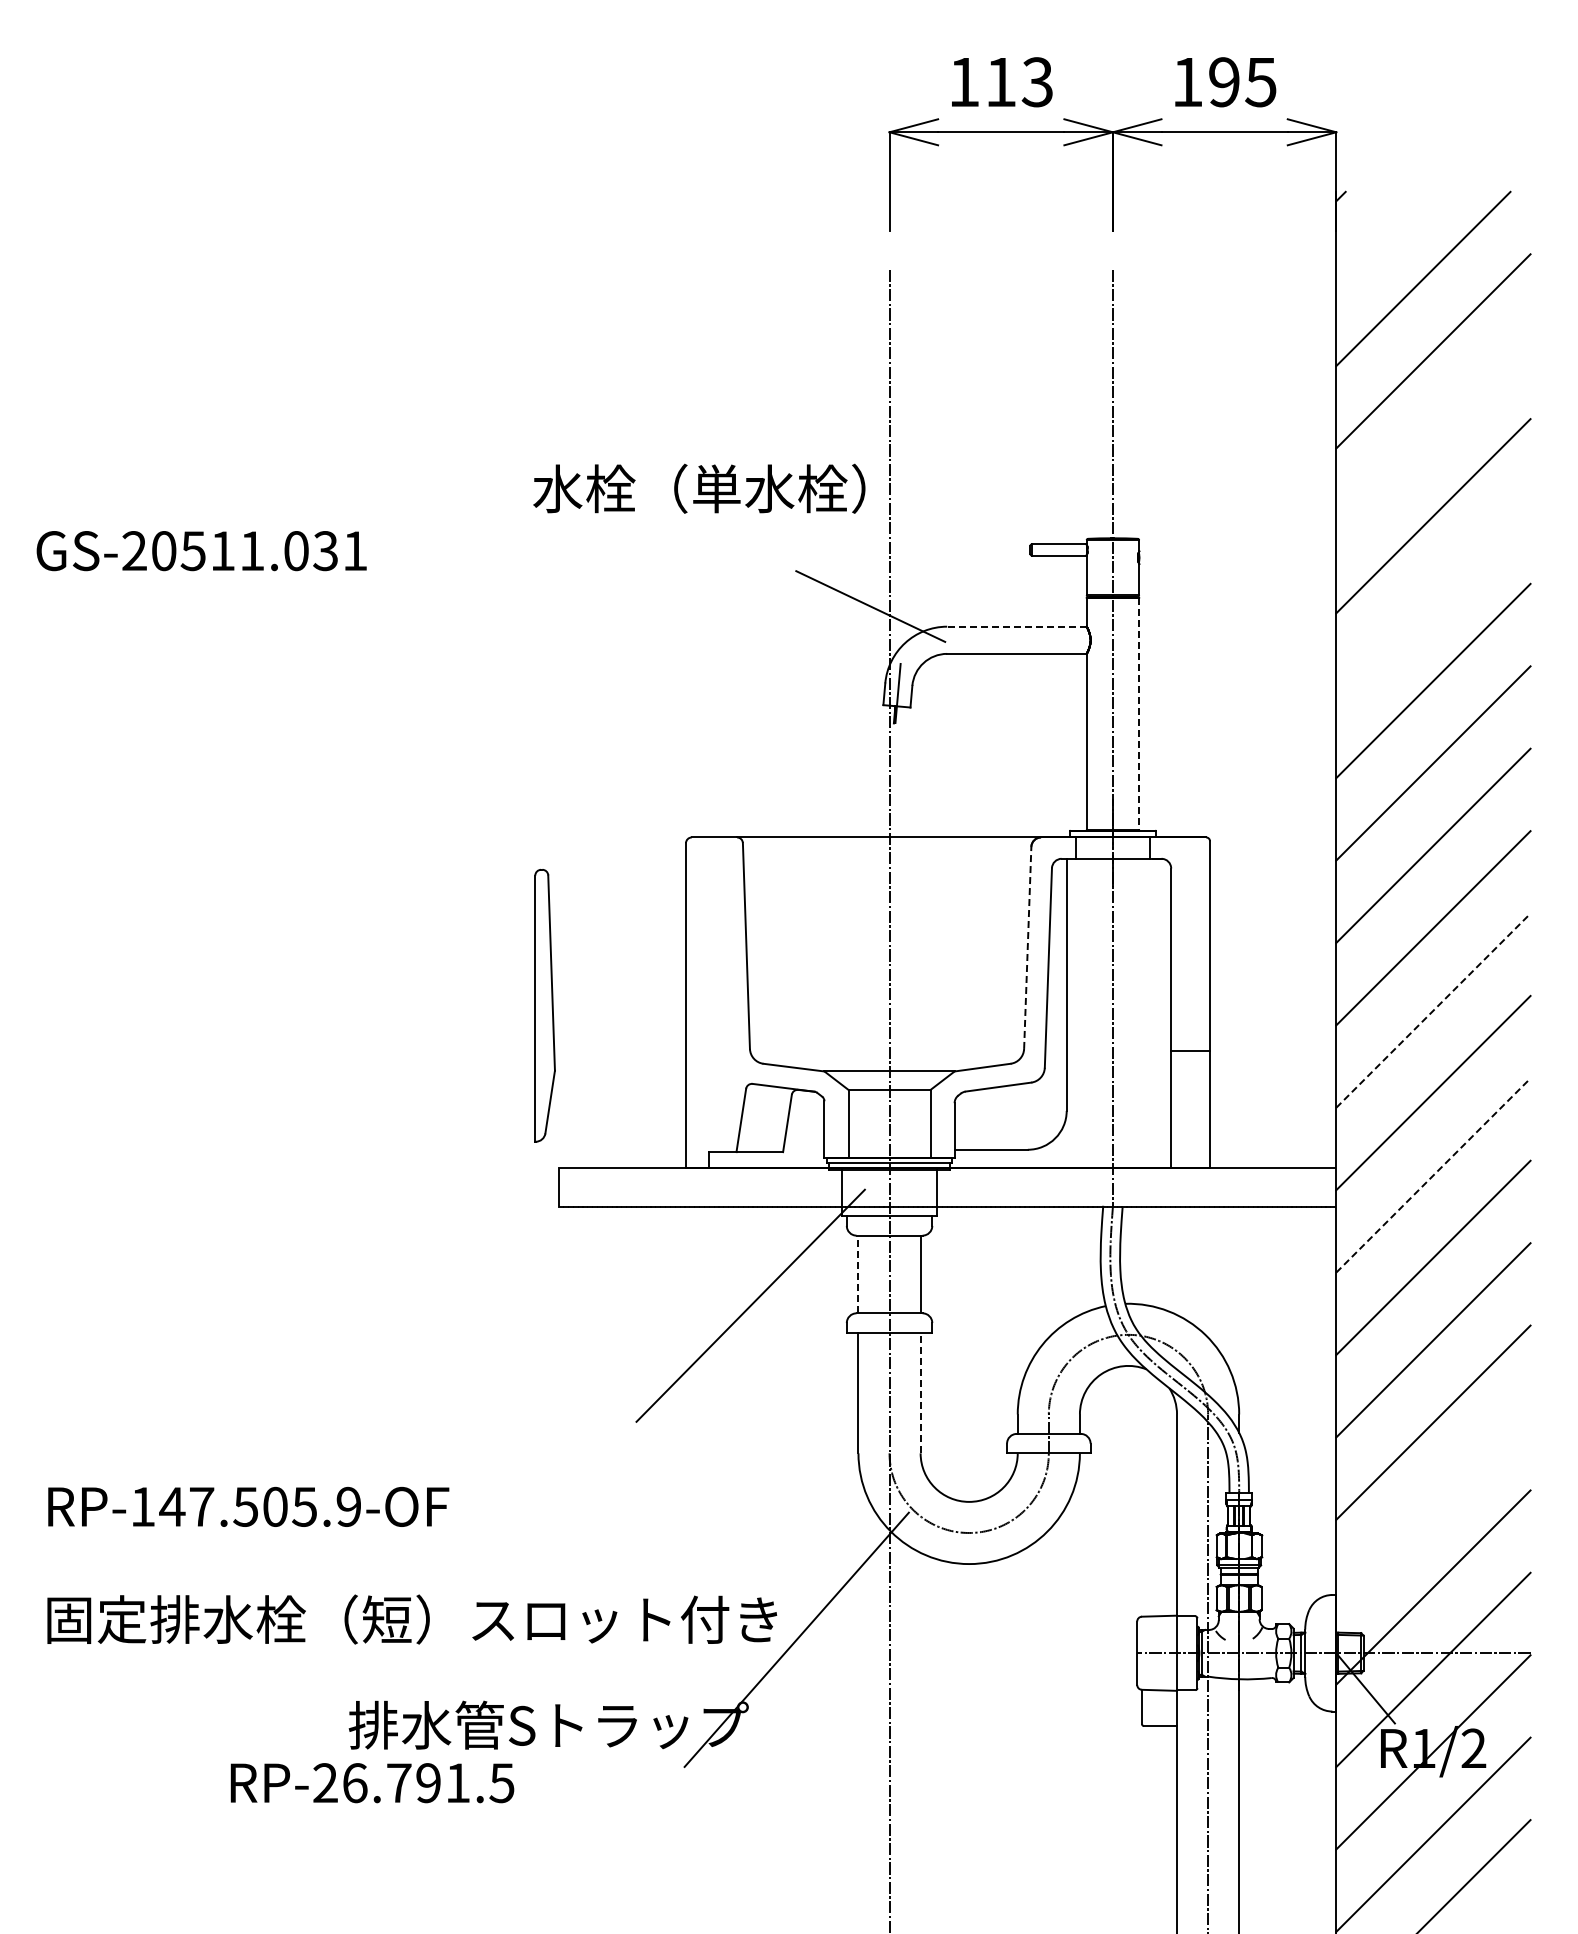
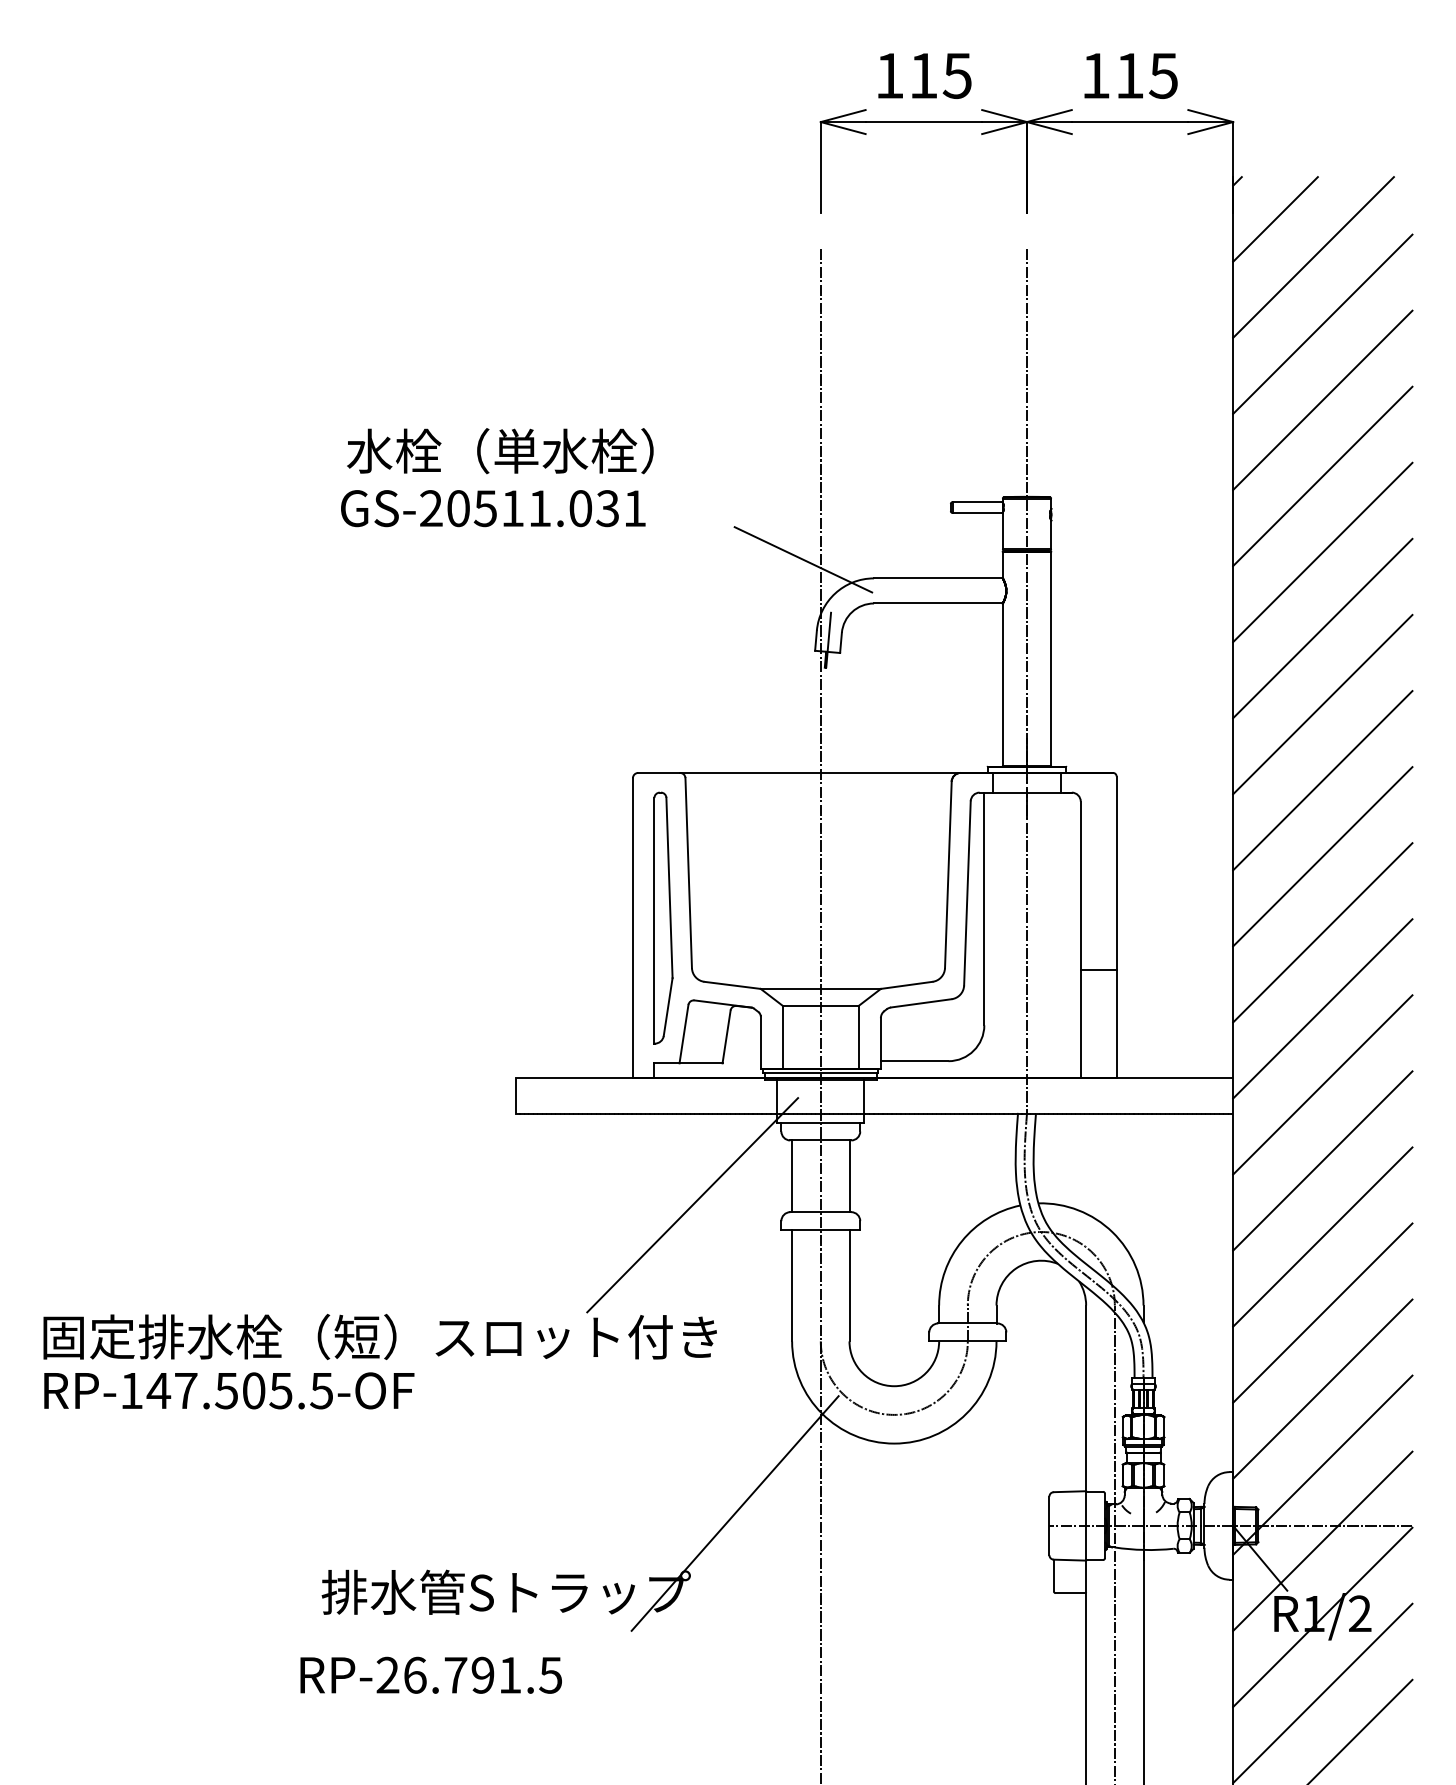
text: (1036, 81) -> (956, 75), 113 -> 115
text: (1224, 82) -> (1129, 76), 195 -> 115
line: (1382, 237) -> (1275, 219), added
line: (1433, 433) -> (1322, 400), added
text: (699, 488) -> (500, 450), moved
text: (201, 551) -> (493, 508), moved
line: (1433, 598) -> (1322, 552), added
line: (1016, 626) -> (937, 578), dashed -> solid
line: (1139, 714) -> (1051, 659), dashed -> solid
line: (1027, 947) -> (948, 874), dashed -> solid
part: (544, 1005) -> (662, 917), moved
line: (1433, 1010) -> (1322, 932), dashed -> solid
line: (1433, 1175) -> (1322, 1084), dashed -> solid
line: (858, 1274) -> (792, 1176), dashed -> solid
line: (920, 1392) -> (849, 1285), dashed -> solid
line: (1433, 1505) -> (1322, 1389), added
text: (348, 1506) -> (321, 1390), RP-147.505.9-OF -> RP-147.505.5-OF
text: (412, 1619) -> (380, 1336), moved
text: (372, 1783) -> (431, 1675), moved

